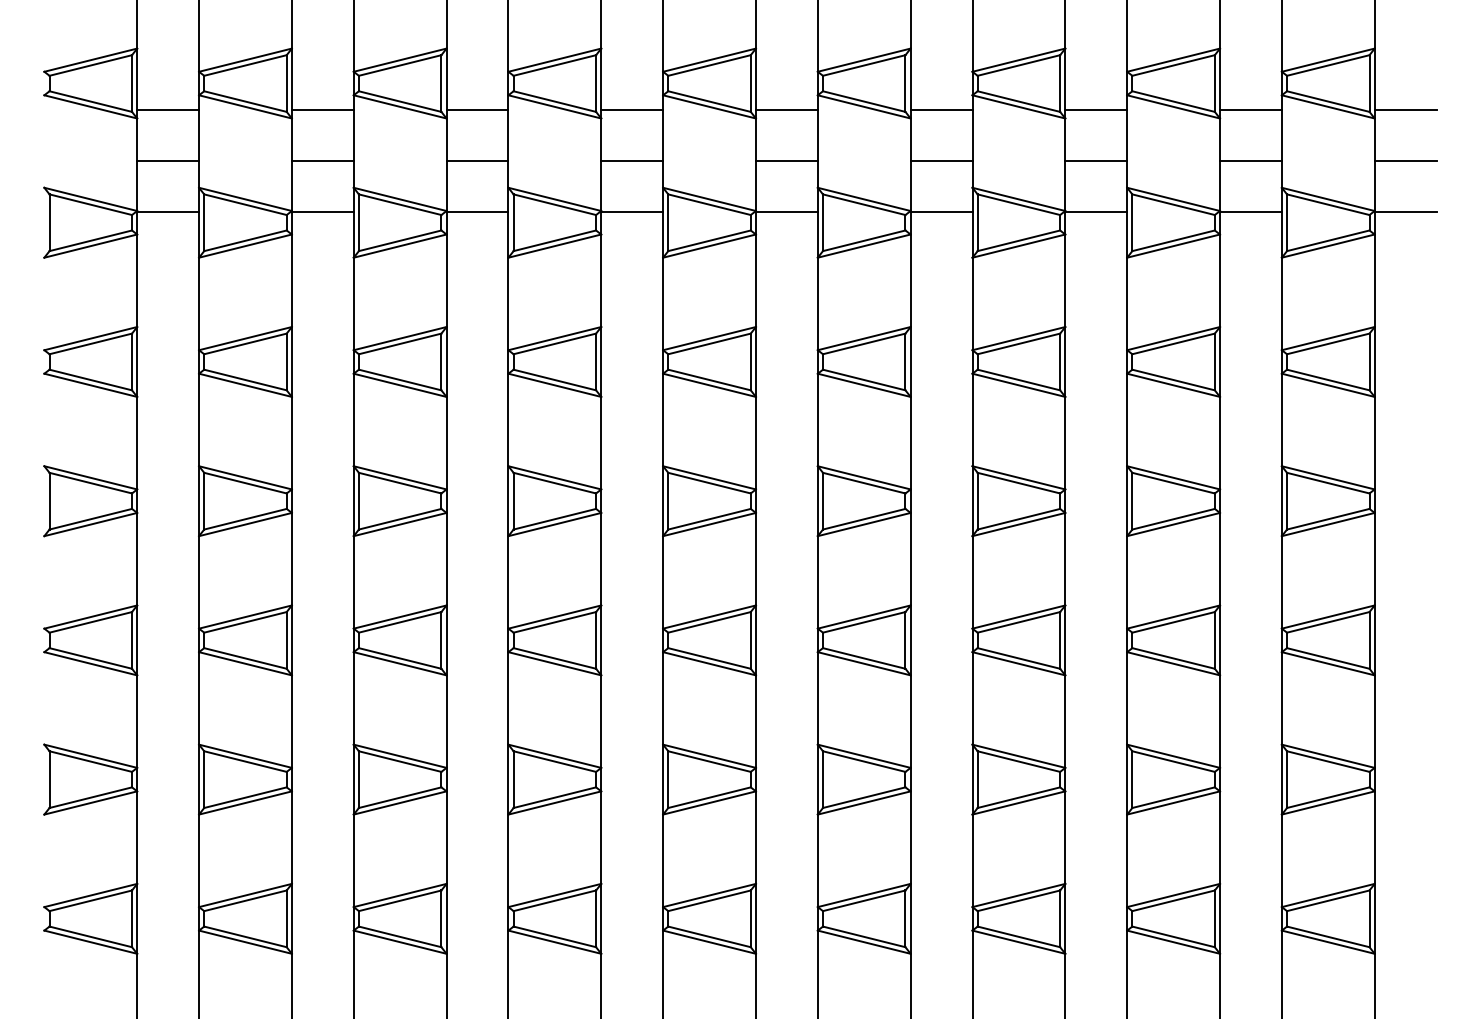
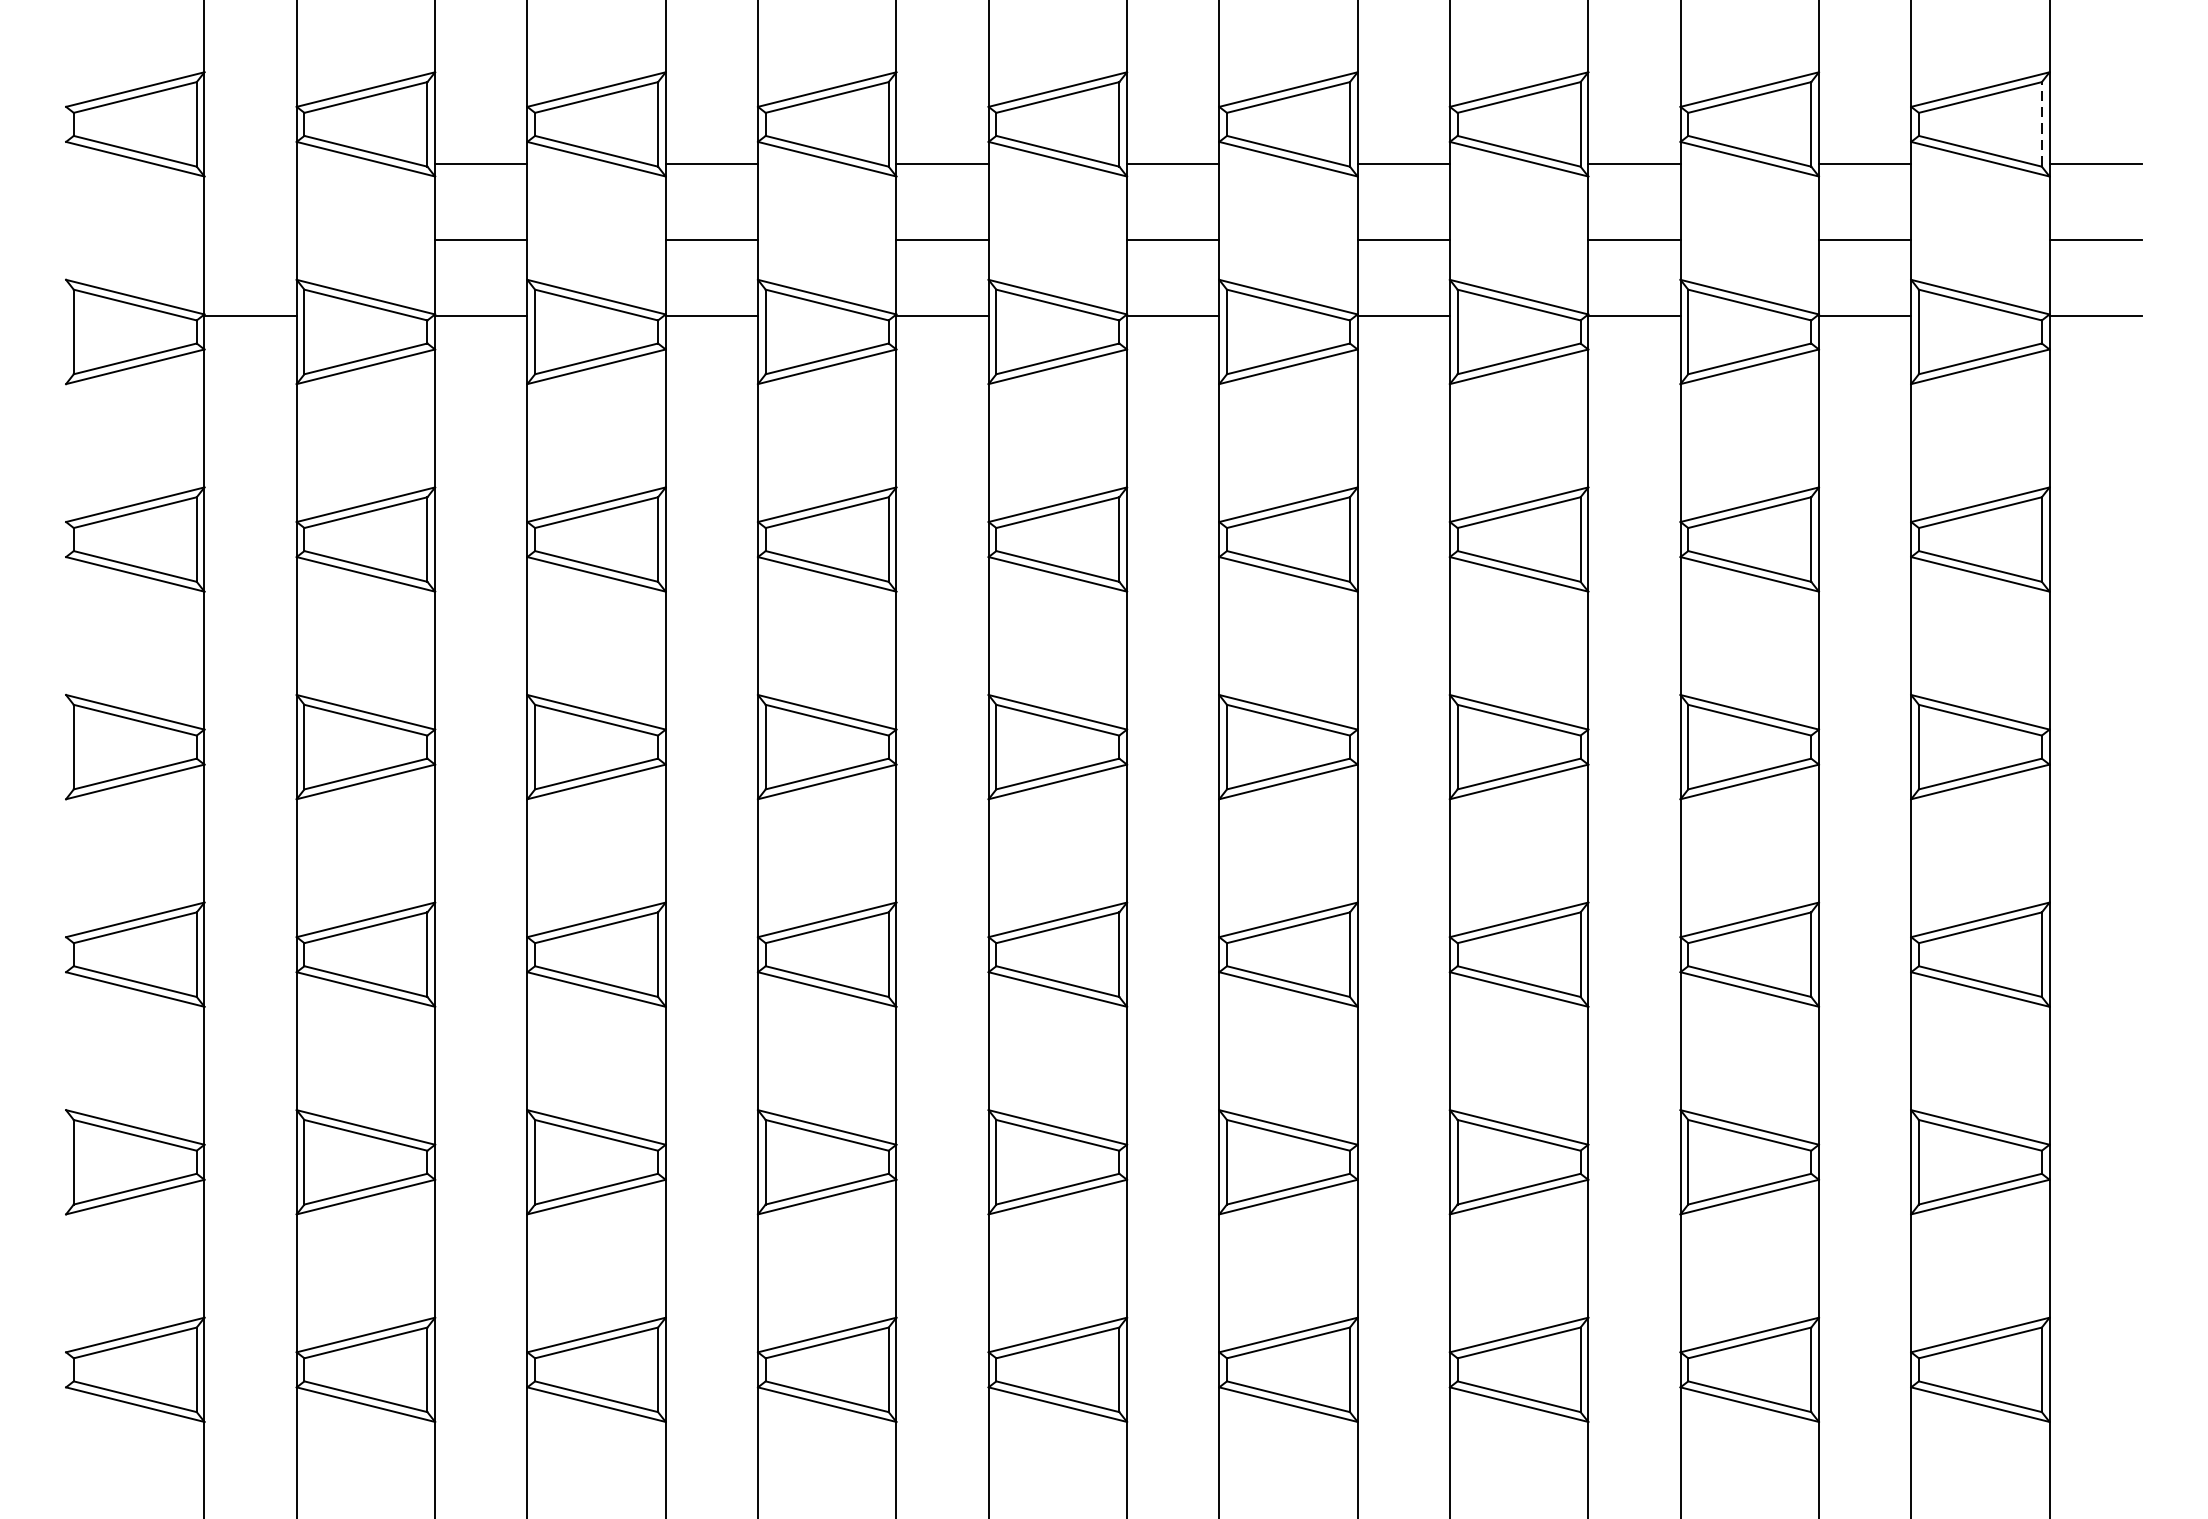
line: (1369, 83) -> (2041, 124), solid -> dashed
line: (168, 109) -> (251, 163), removed
line: (168, 160) -> (251, 239), removed

